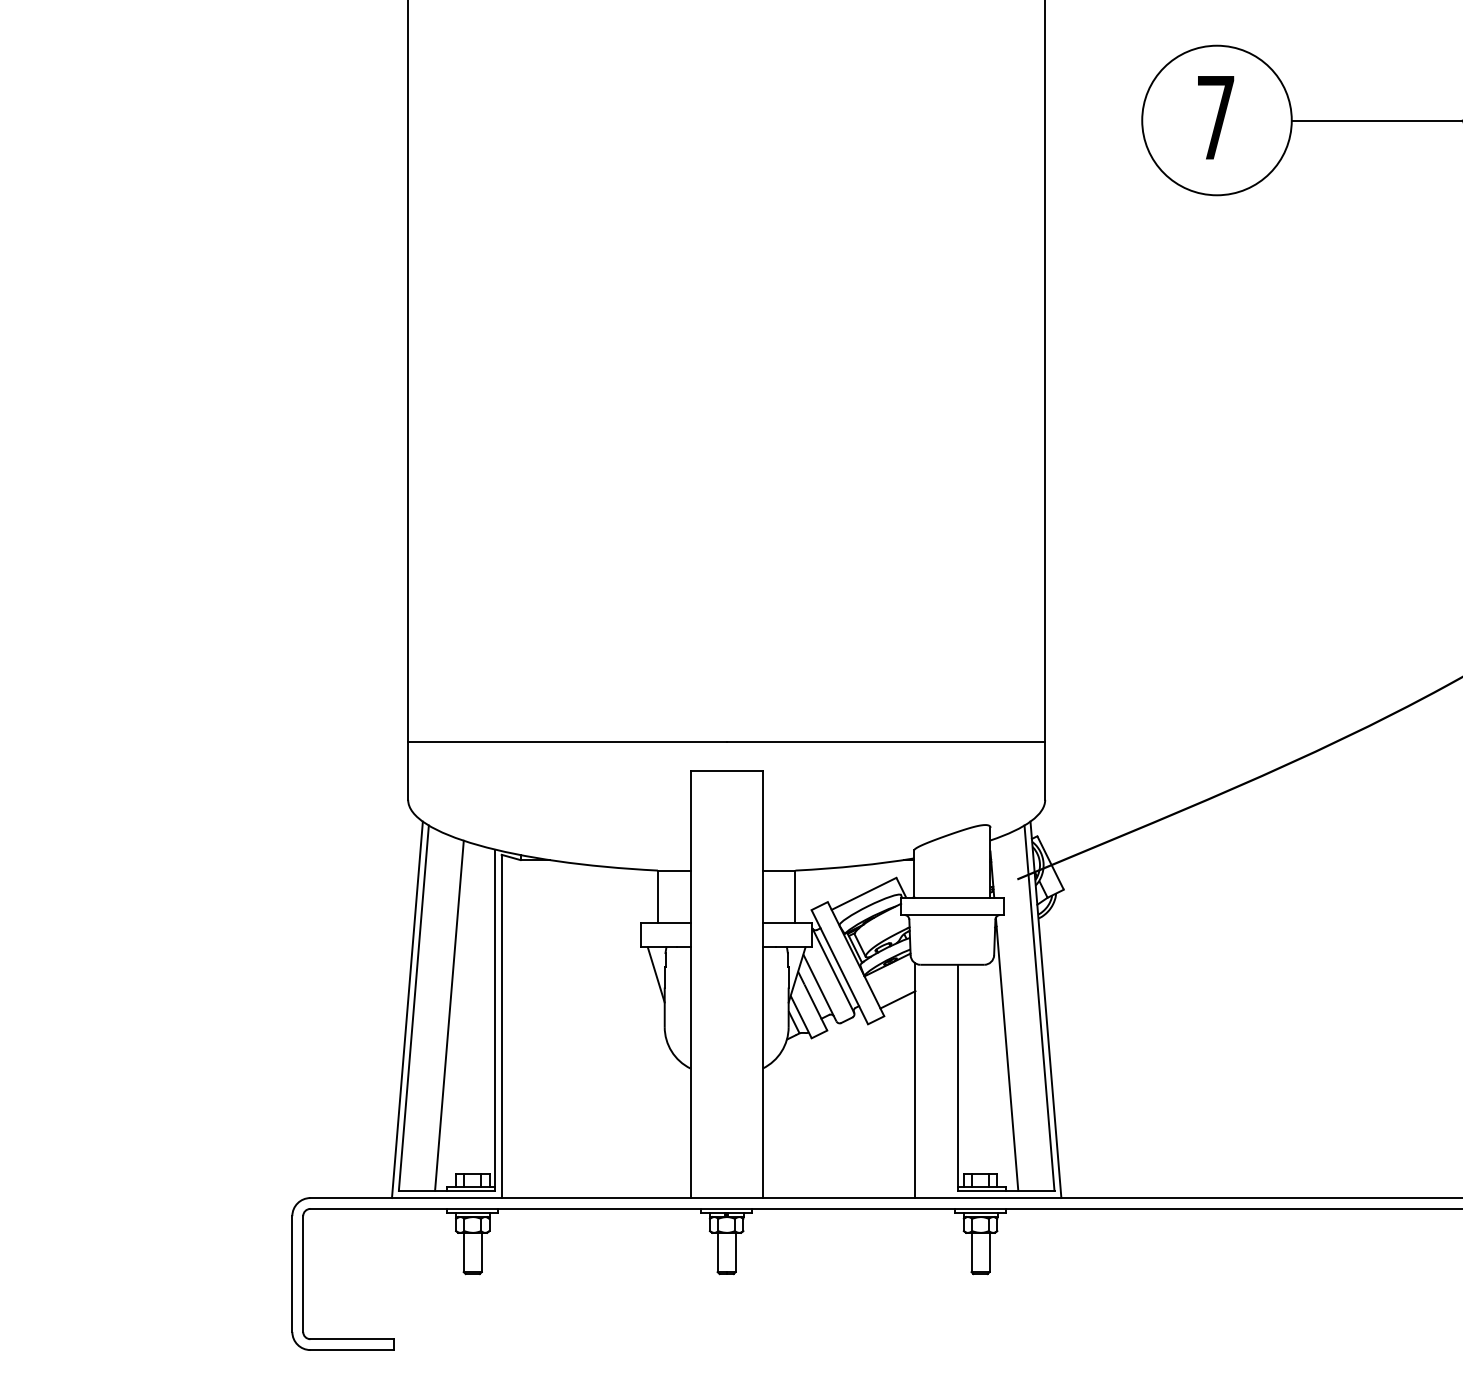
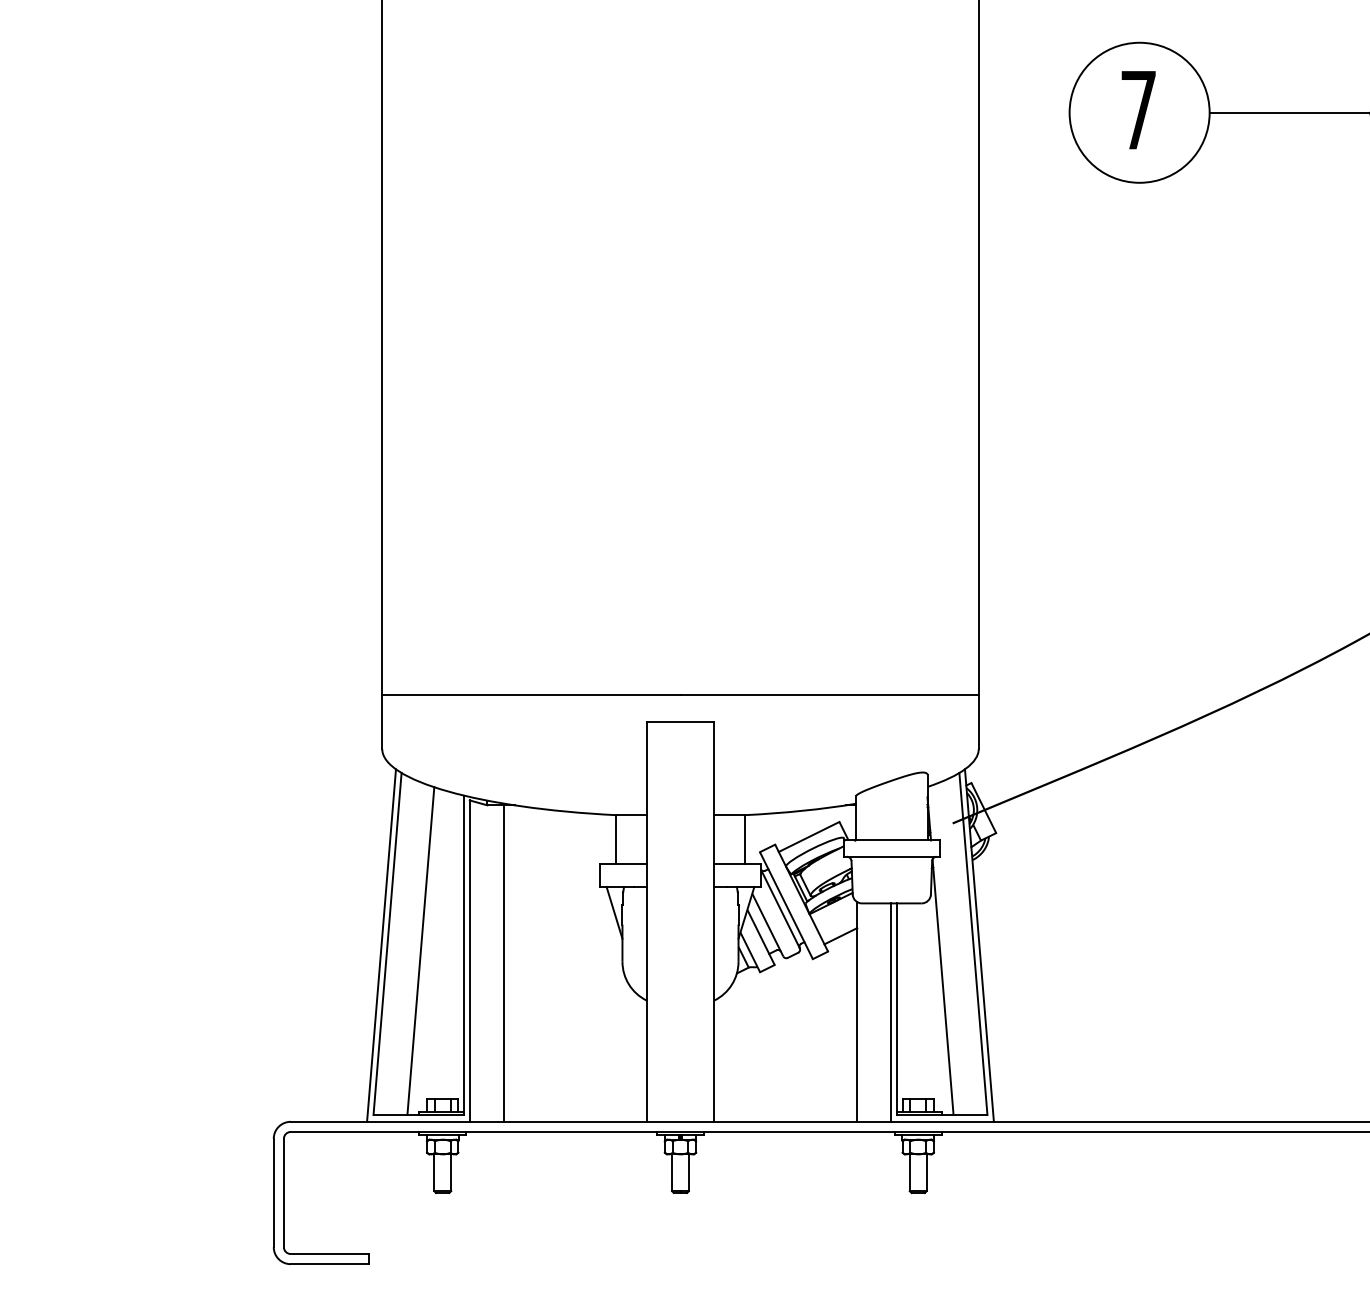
line: (537, 1028) -> (503, 963), added
line: (952, 1081) -> (891, 1012), added

